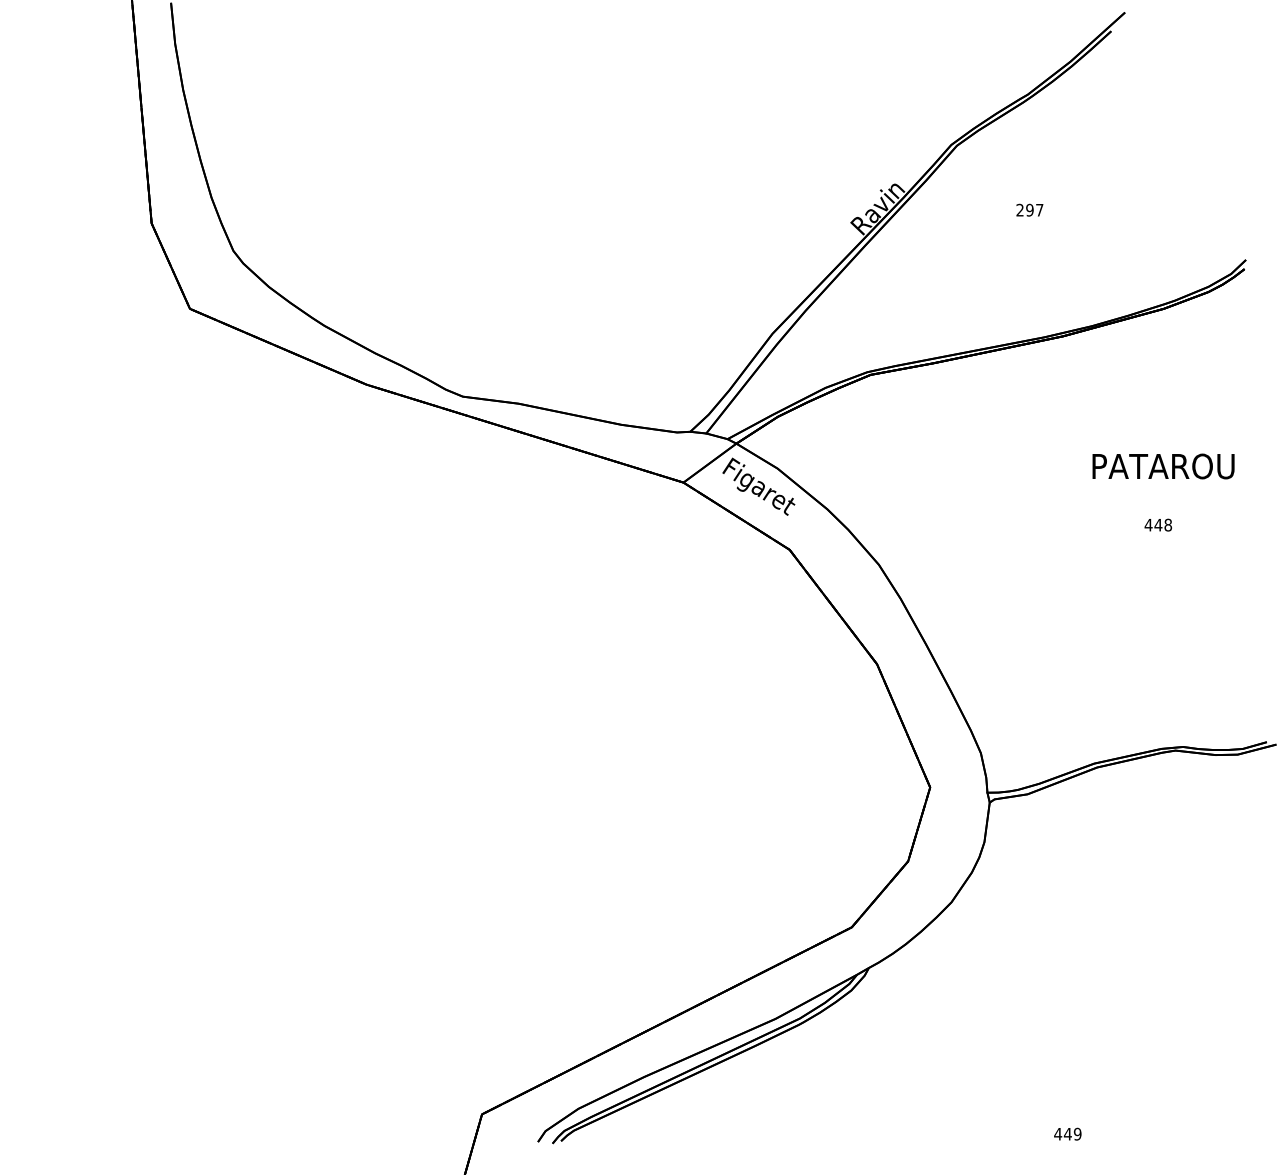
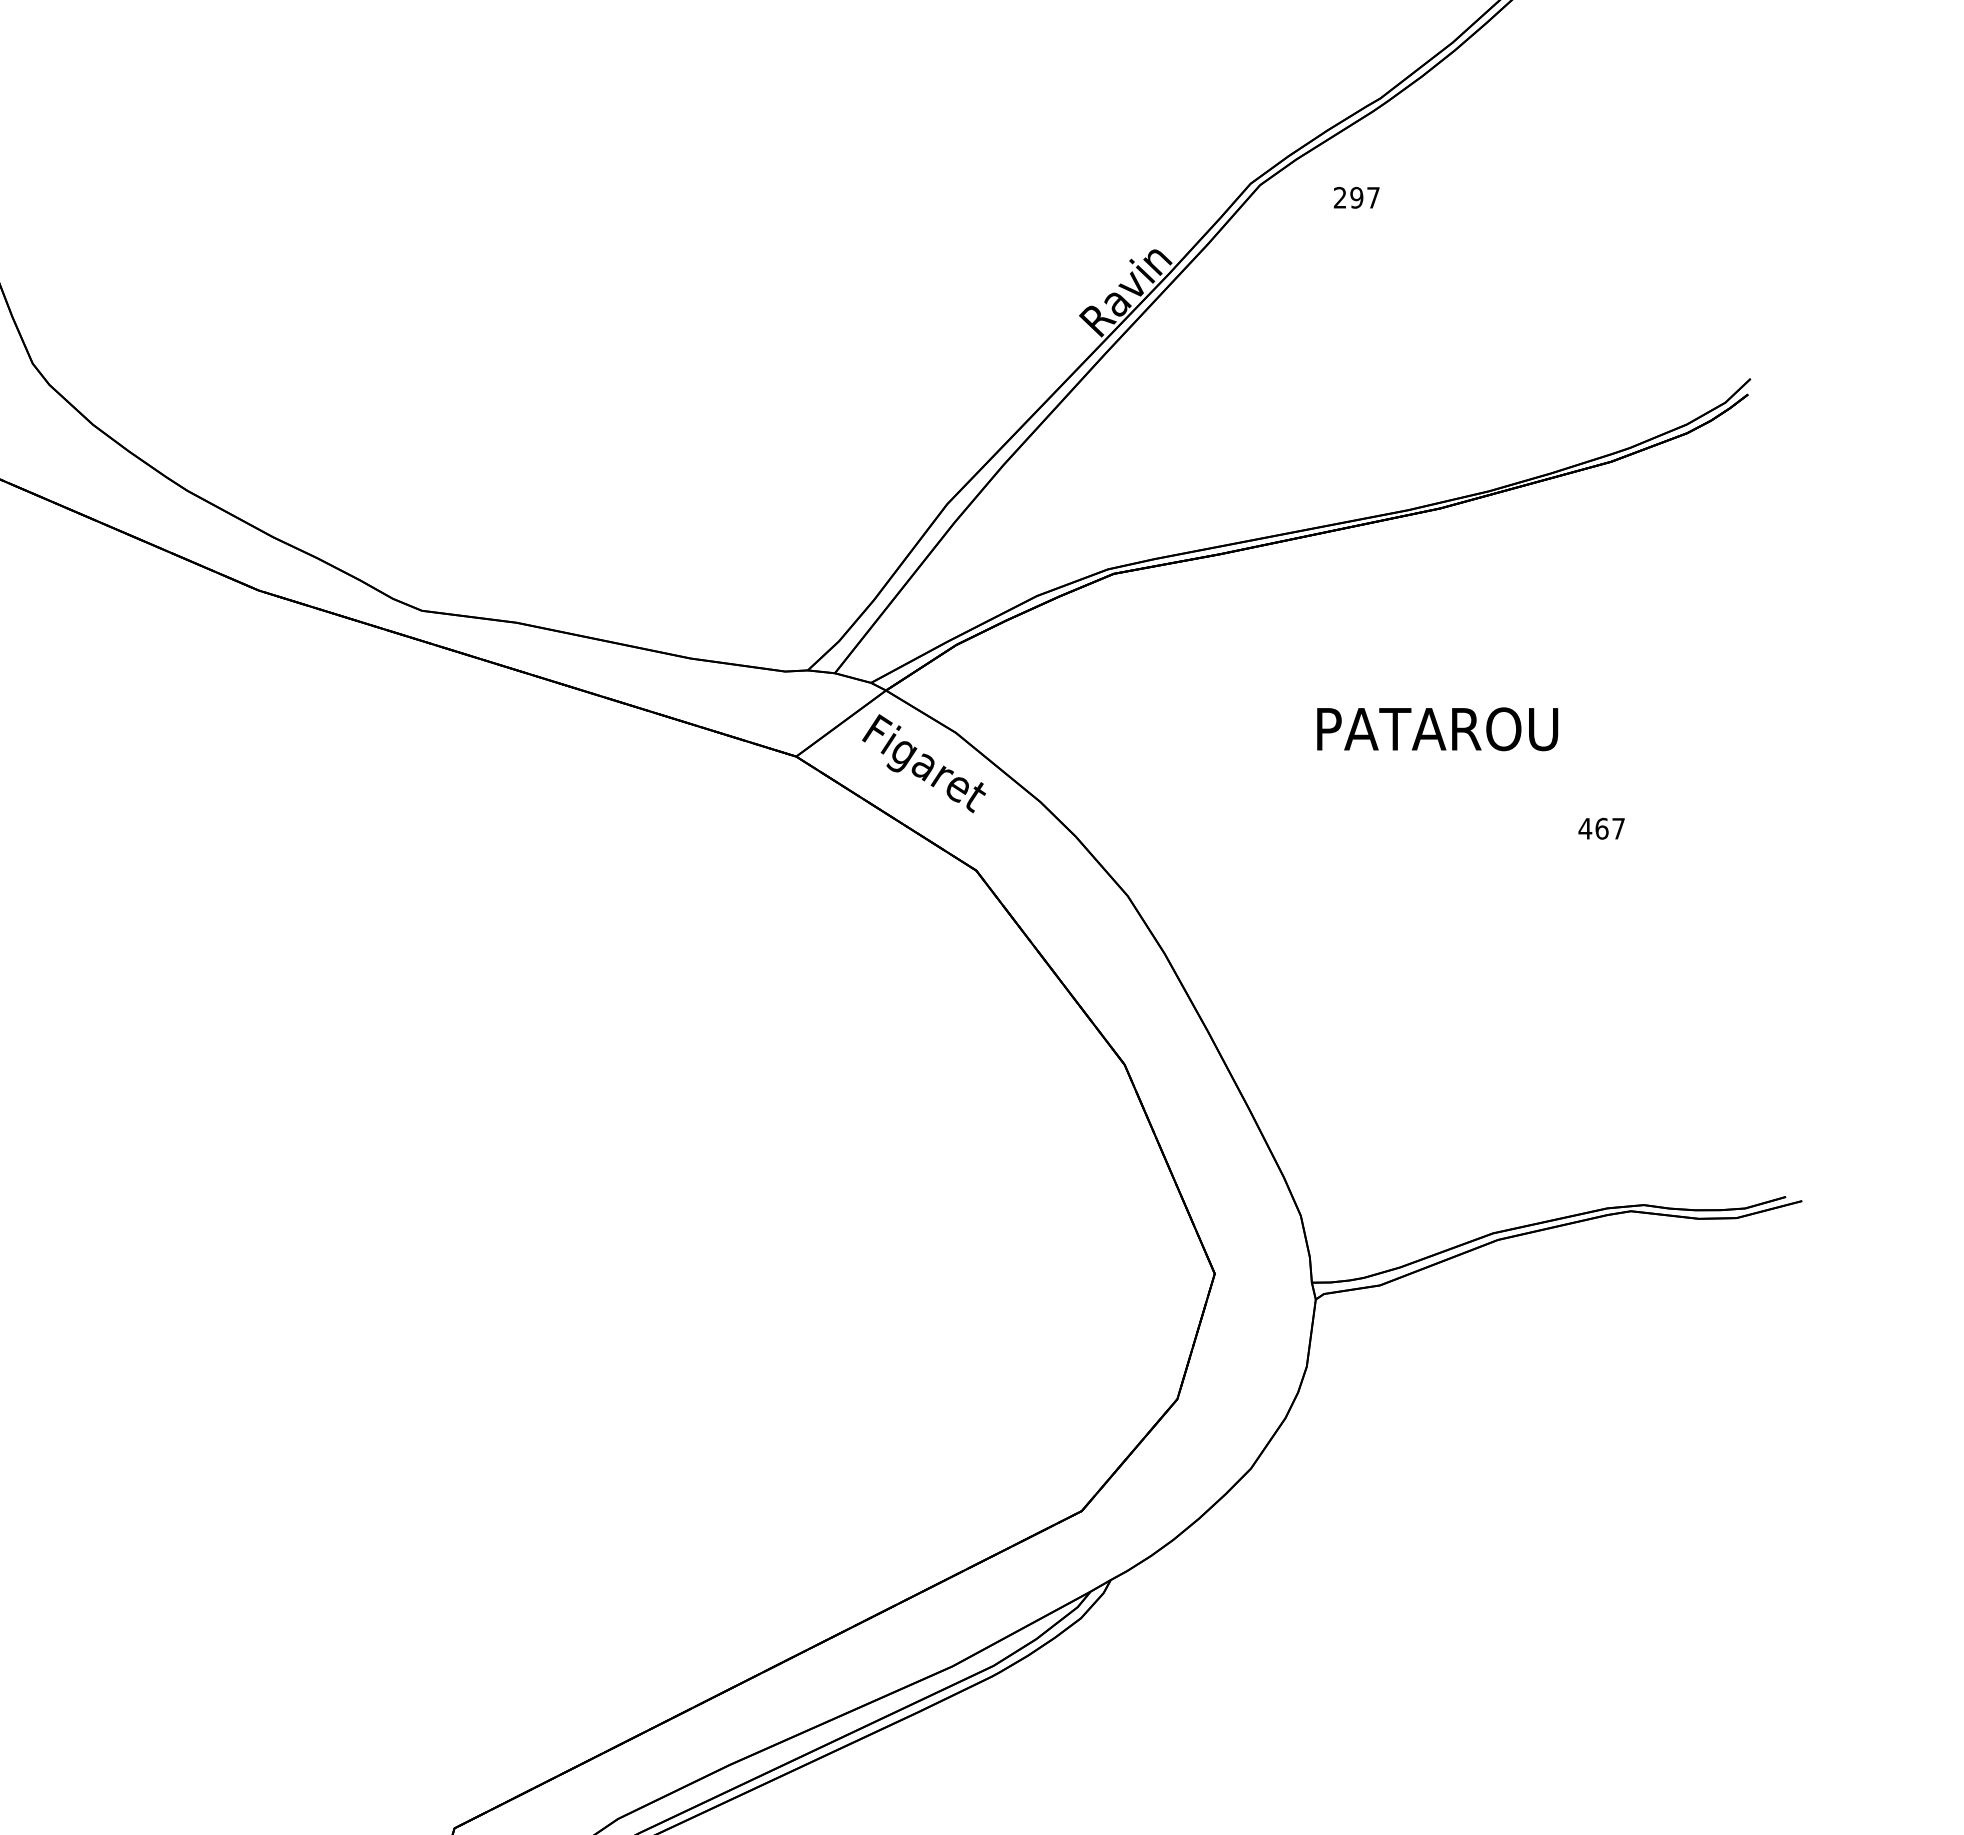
text: (1029, 209) -> (1356, 196), moved
text: (1163, 466) -> (1437, 729), moved
text: (1162, 524) -> (1608, 827), 448 -> 467

